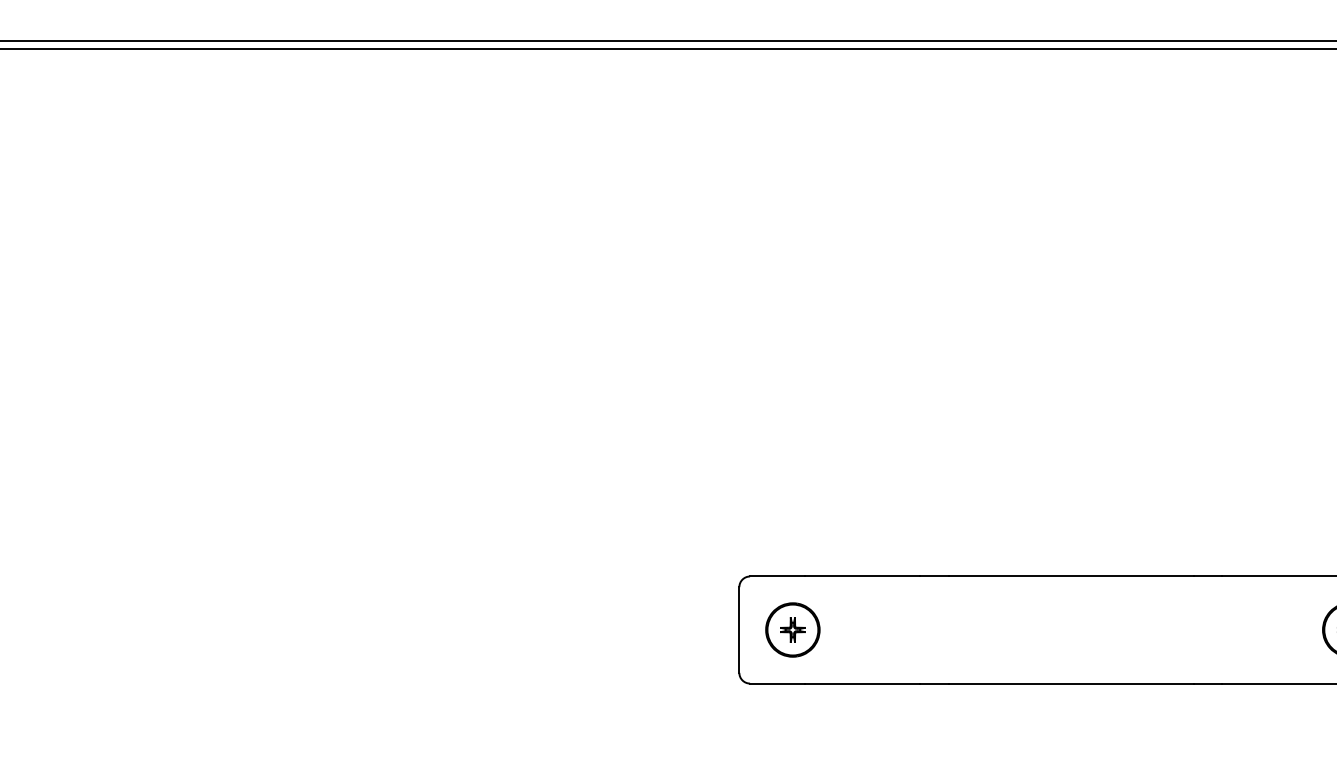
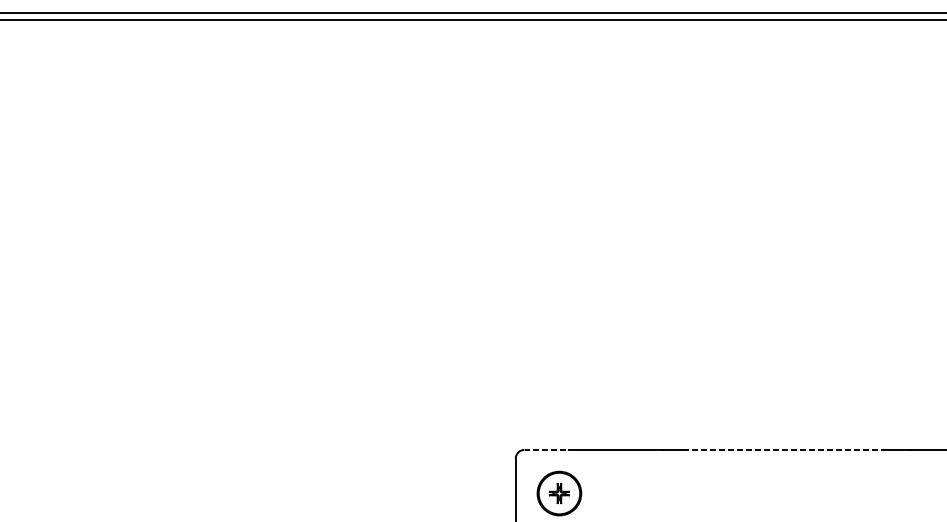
line: (777, 576) -> (546, 449), solid -> dashed
line: (1071, 576) -> (786, 449), solid -> dashed

